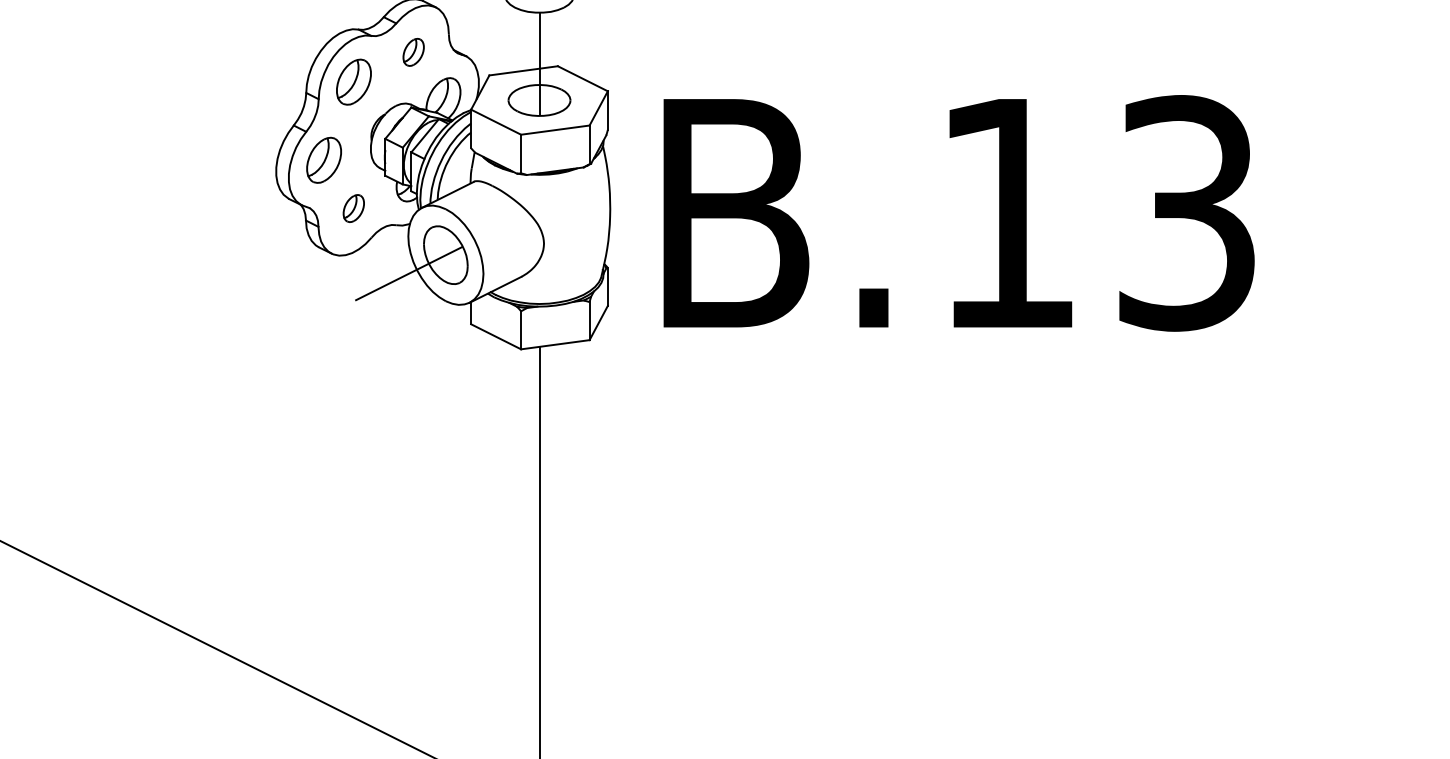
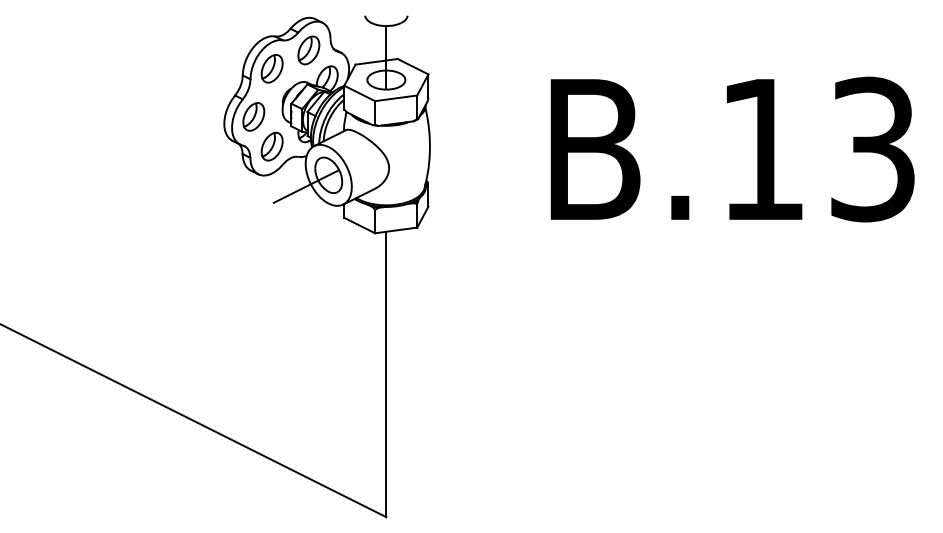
part: (412, 52) -> (308, 50), size x1.67
part: (352, 208) -> (271, 146), size x1.67
text: (958, 213) -> (732, 149), moved

